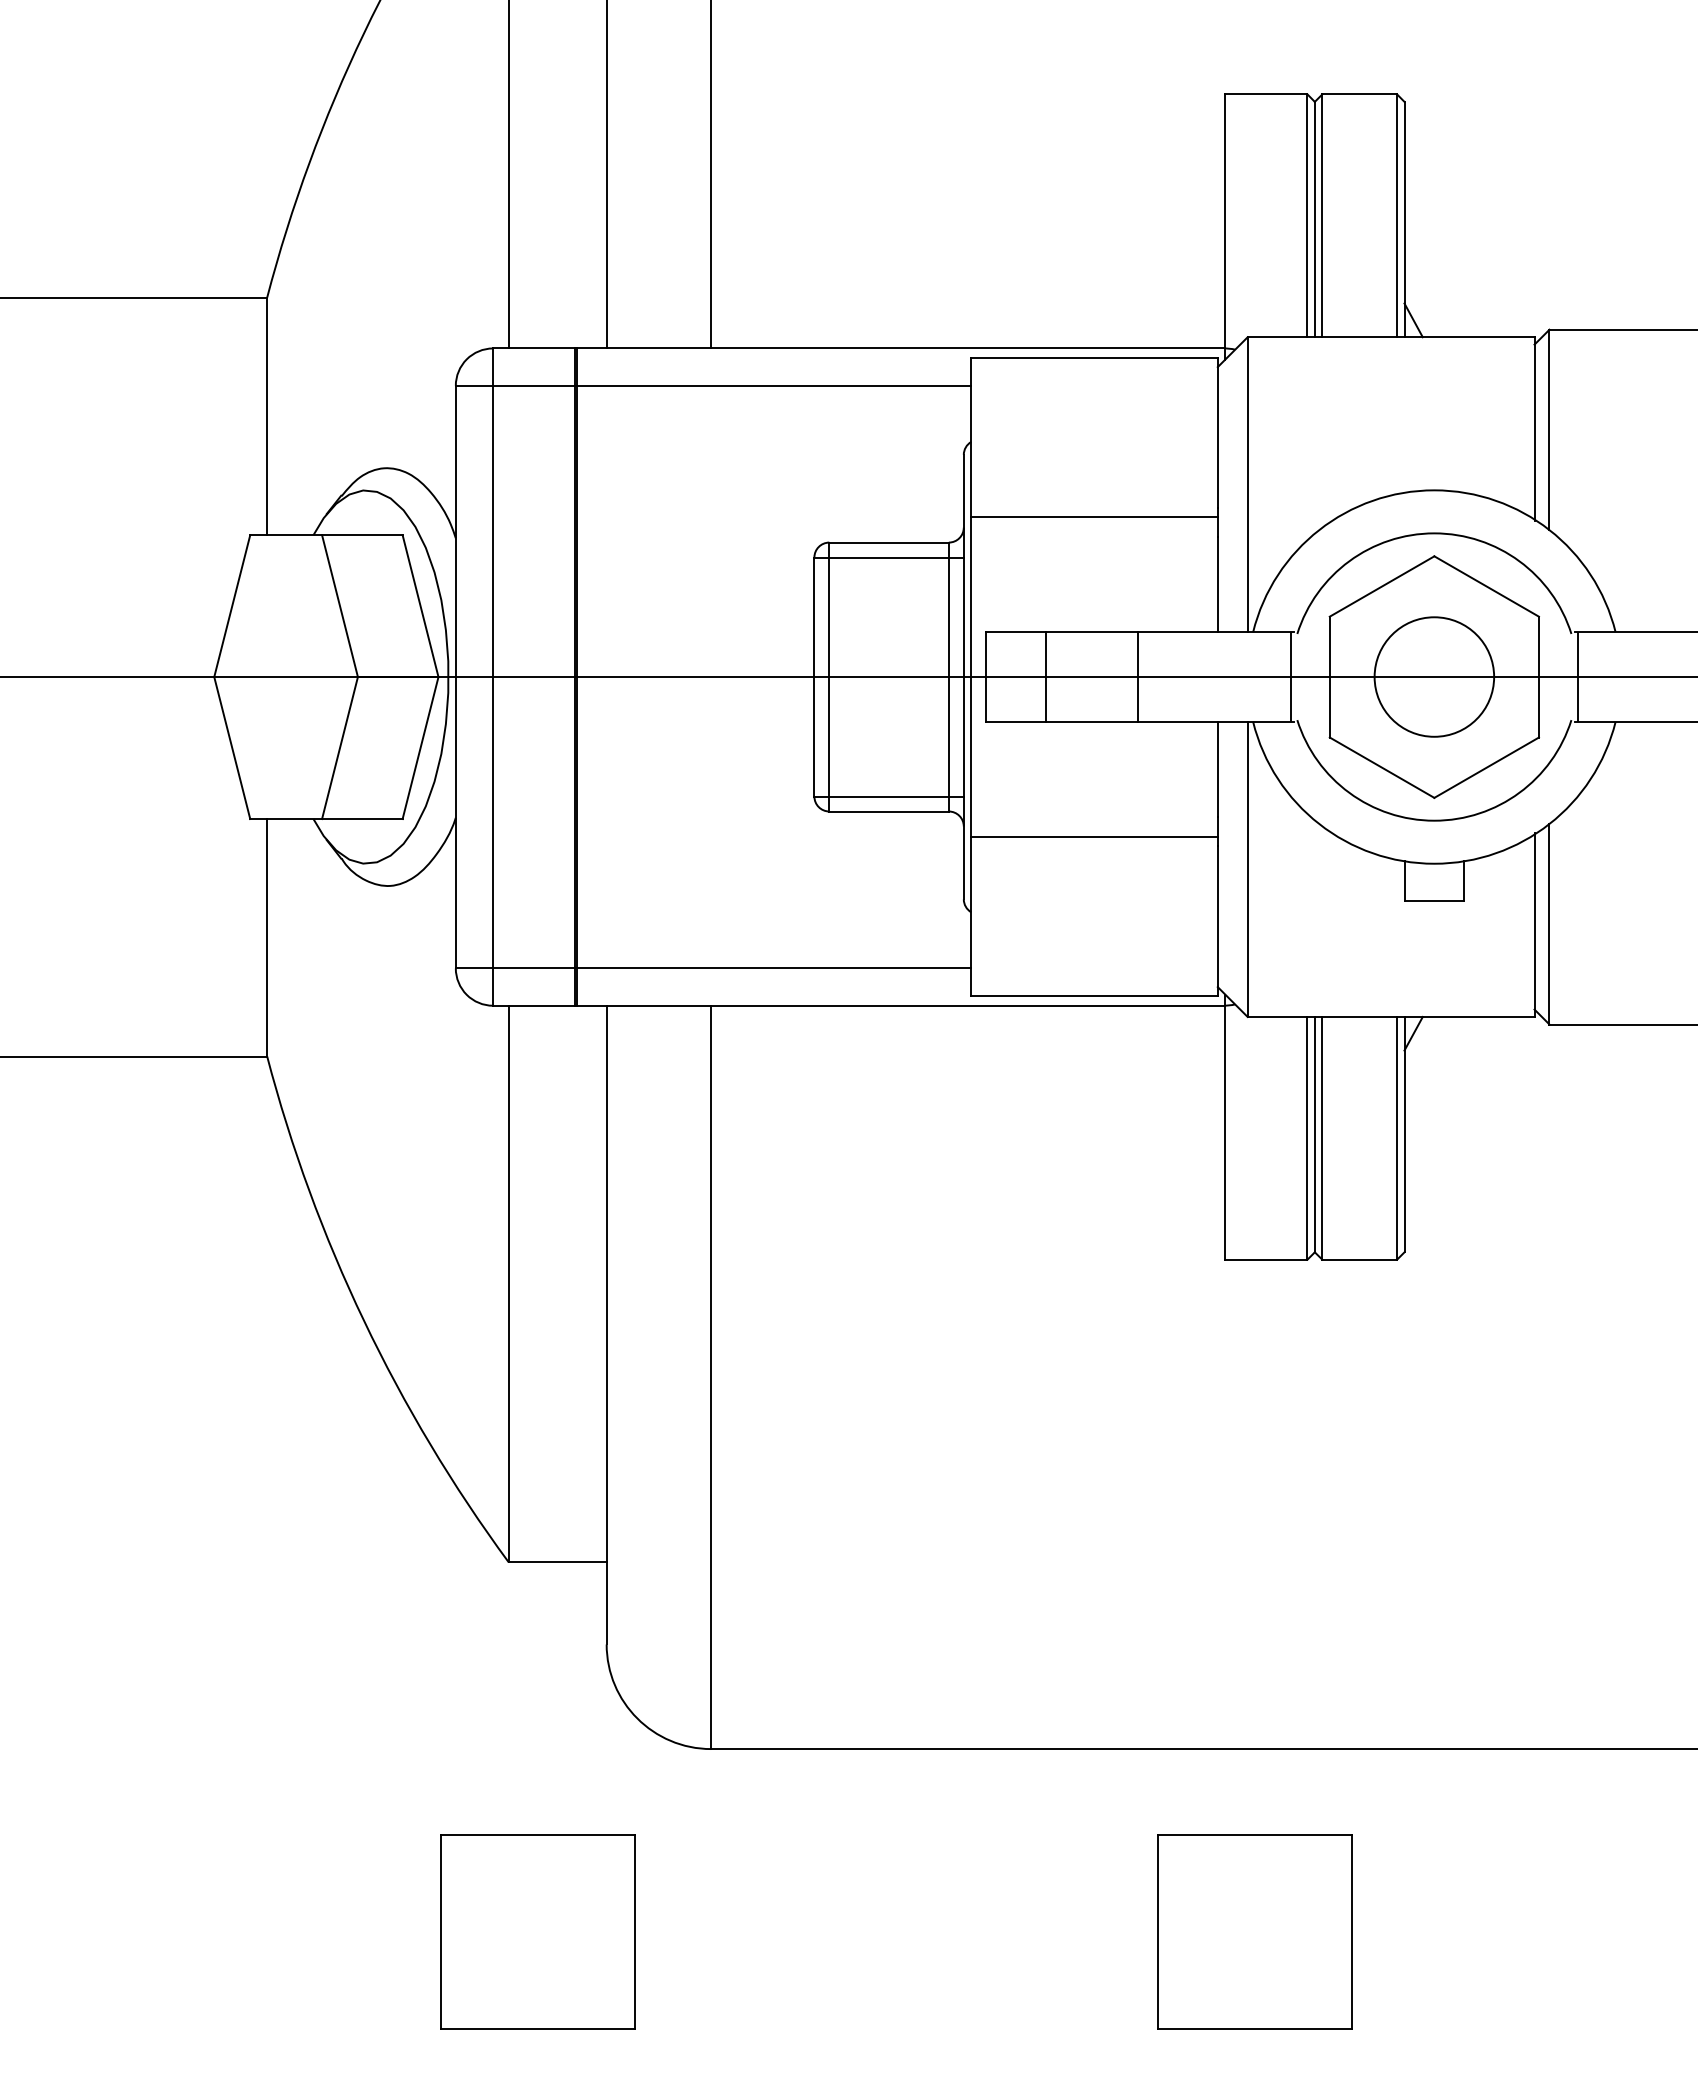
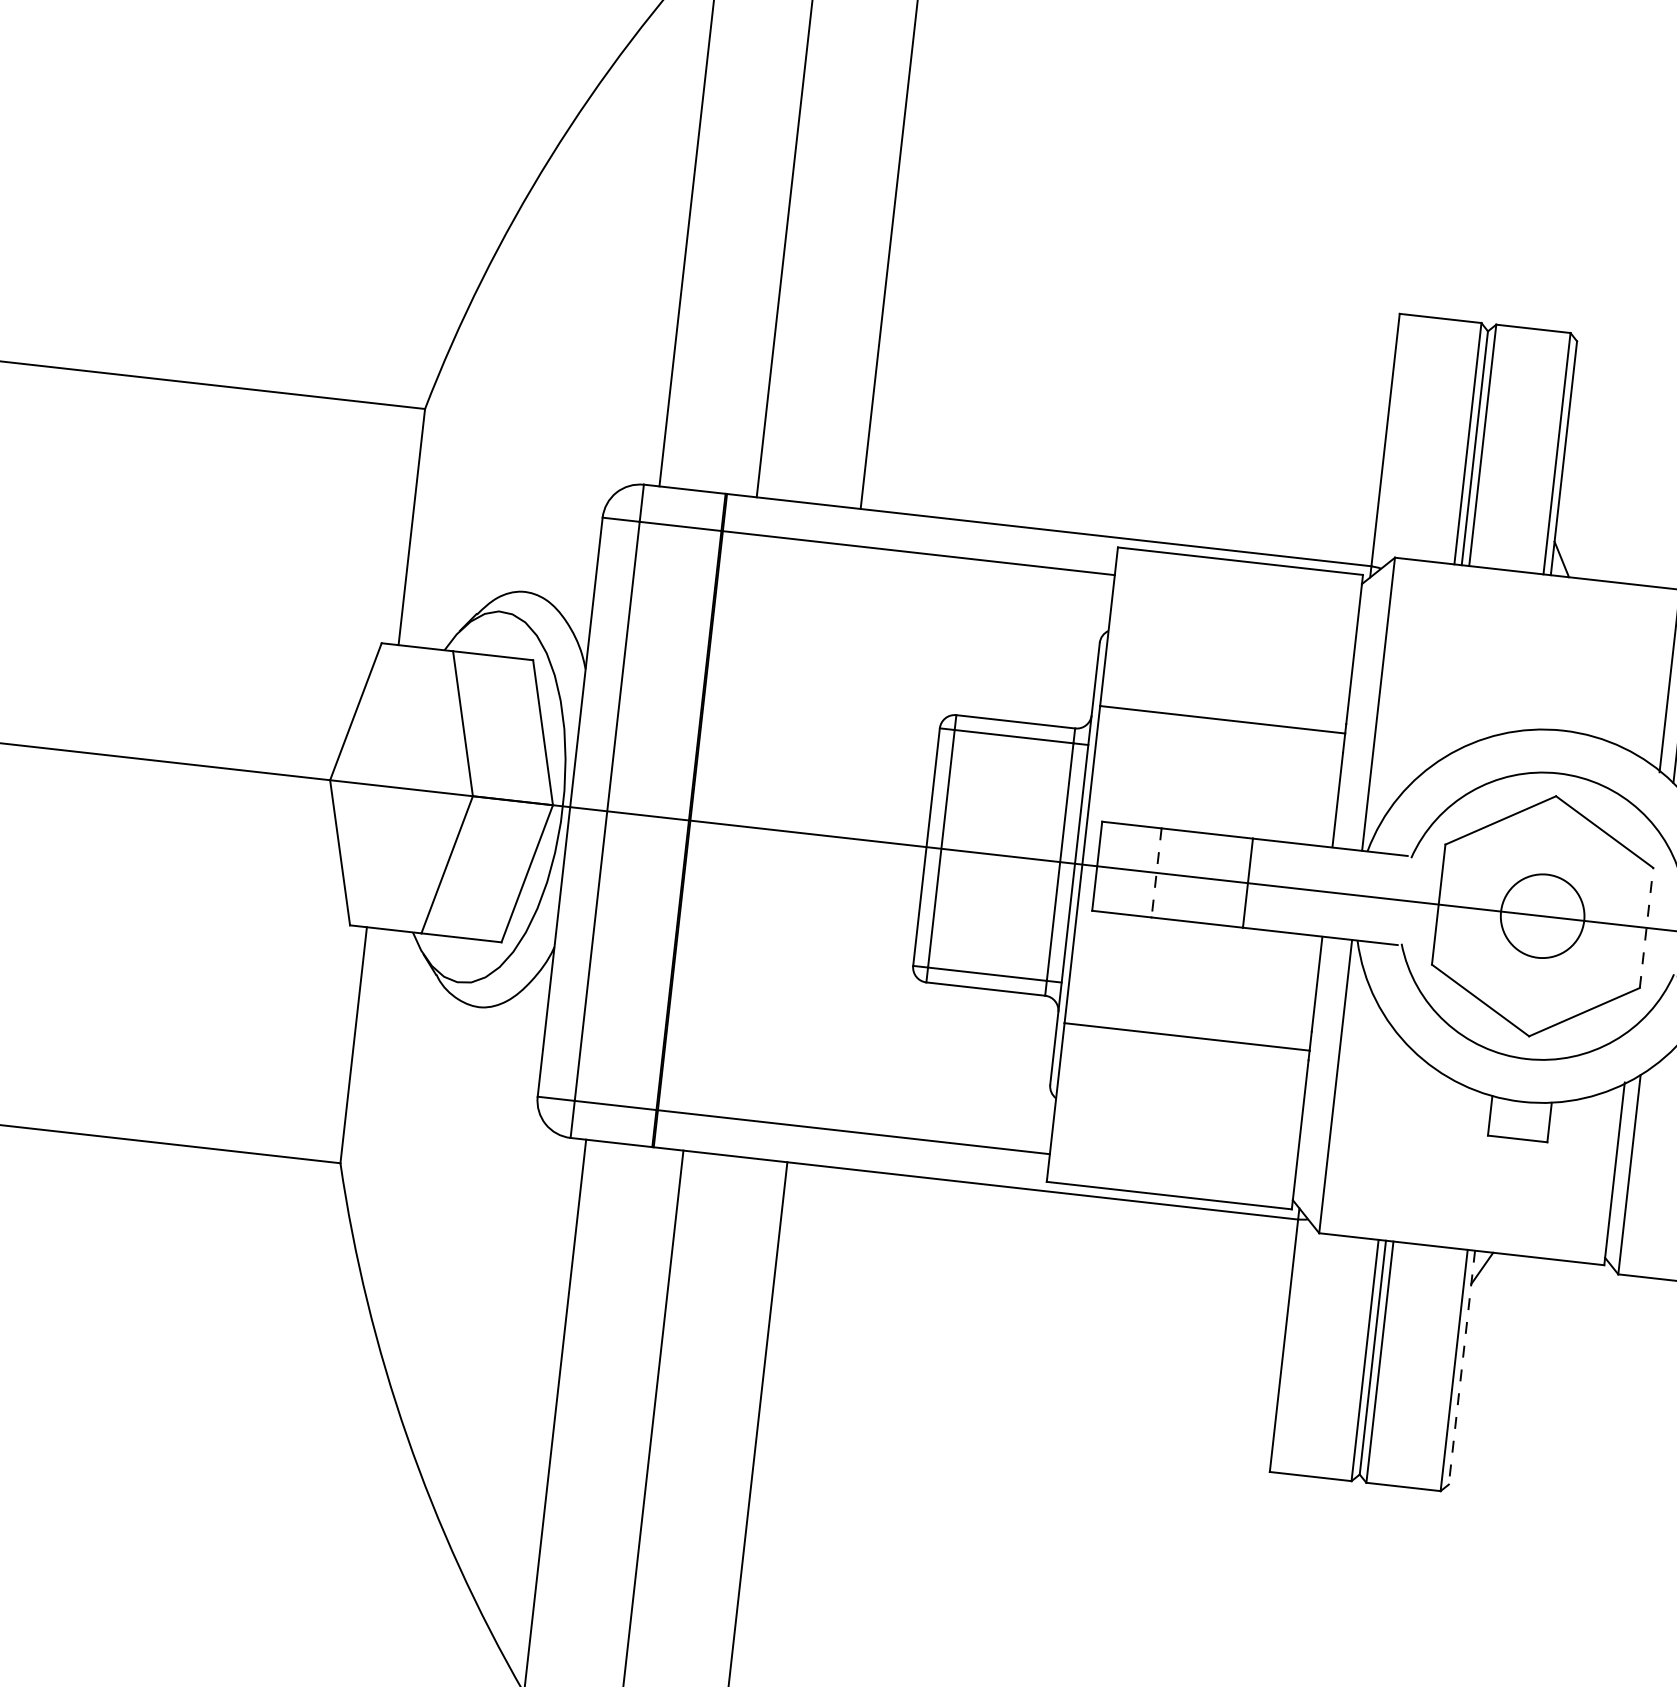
circle: (1434, 676) -> (1542, 915), size x0.7
line: (1538, 676) -> (1646, 927), solid -> dashed
line: (1045, 677) -> (1156, 873), solid -> dashed
line: (1290, 677) -> (1399, 900), removed
line: (1404, 1134) -> (1461, 1367), solid -> dashed

